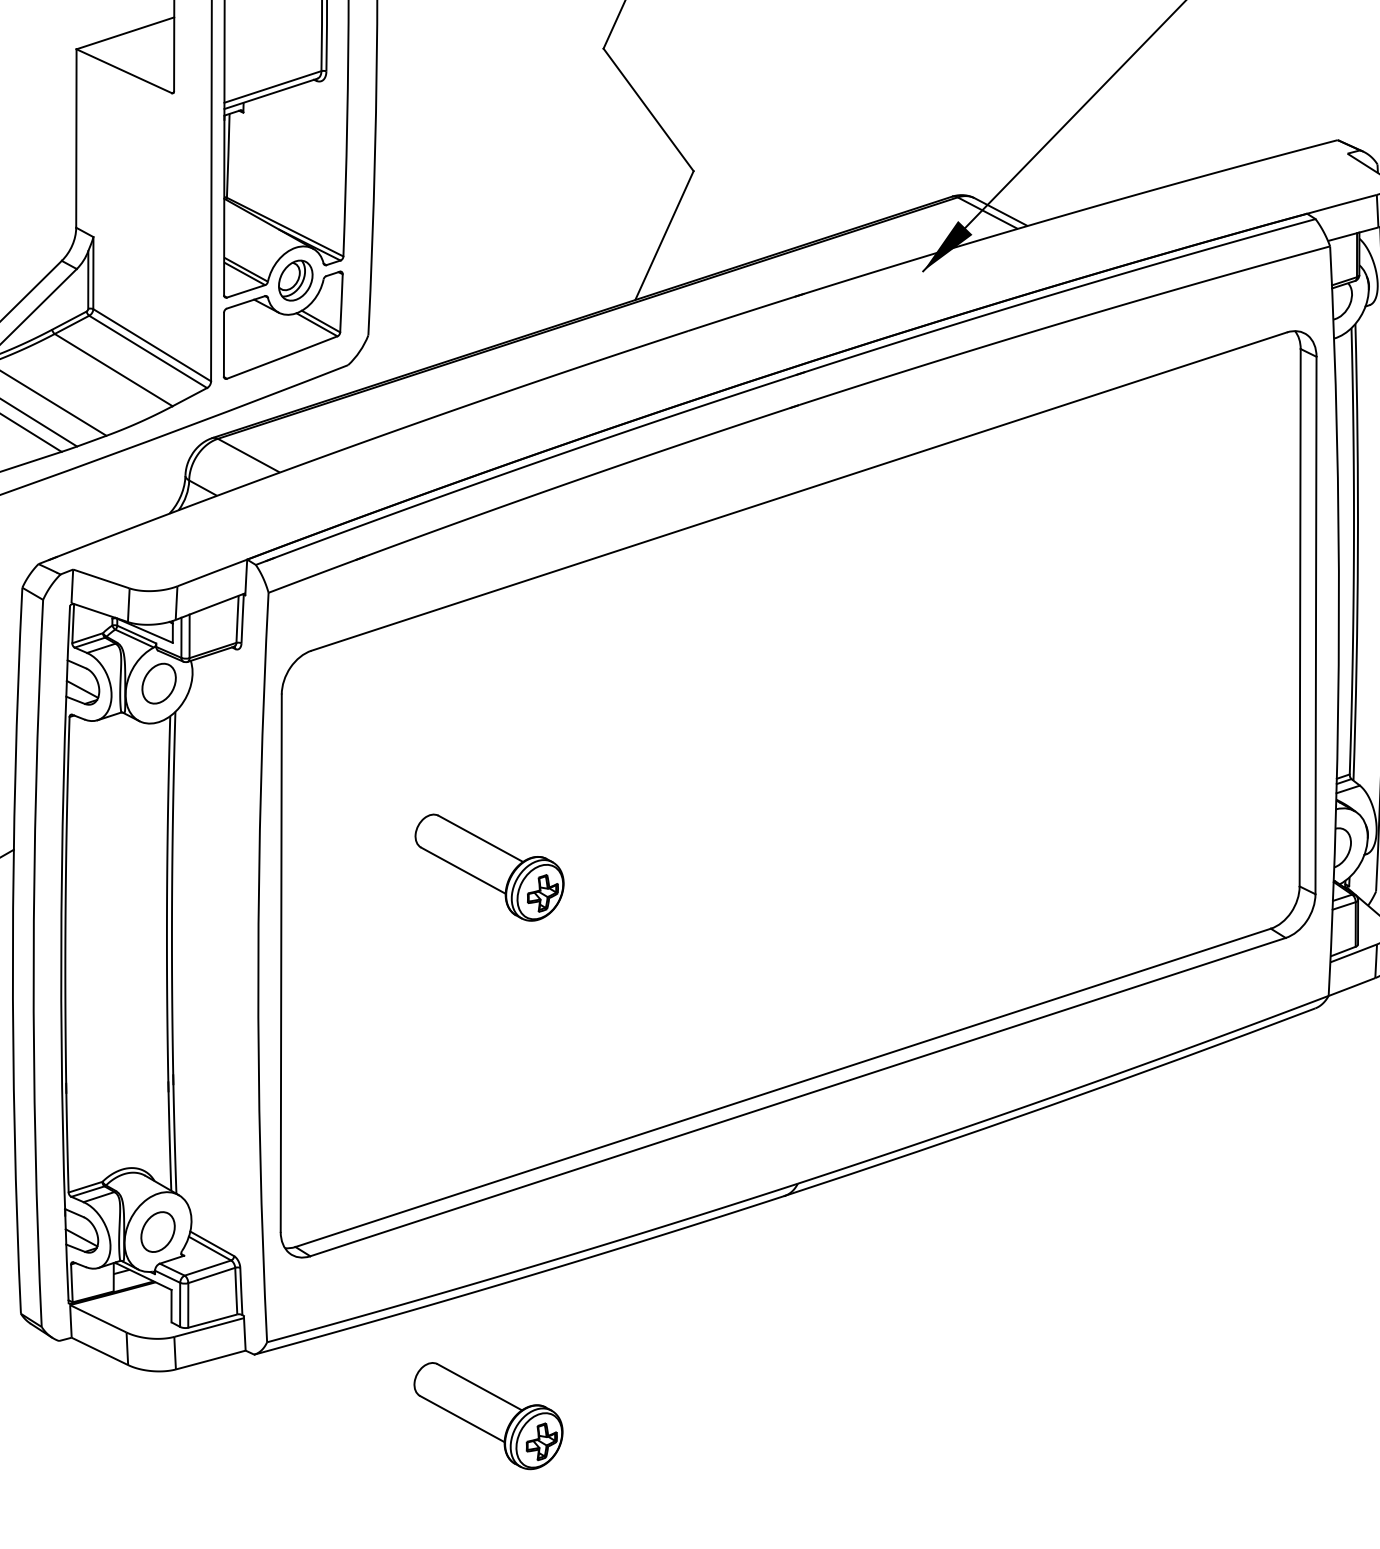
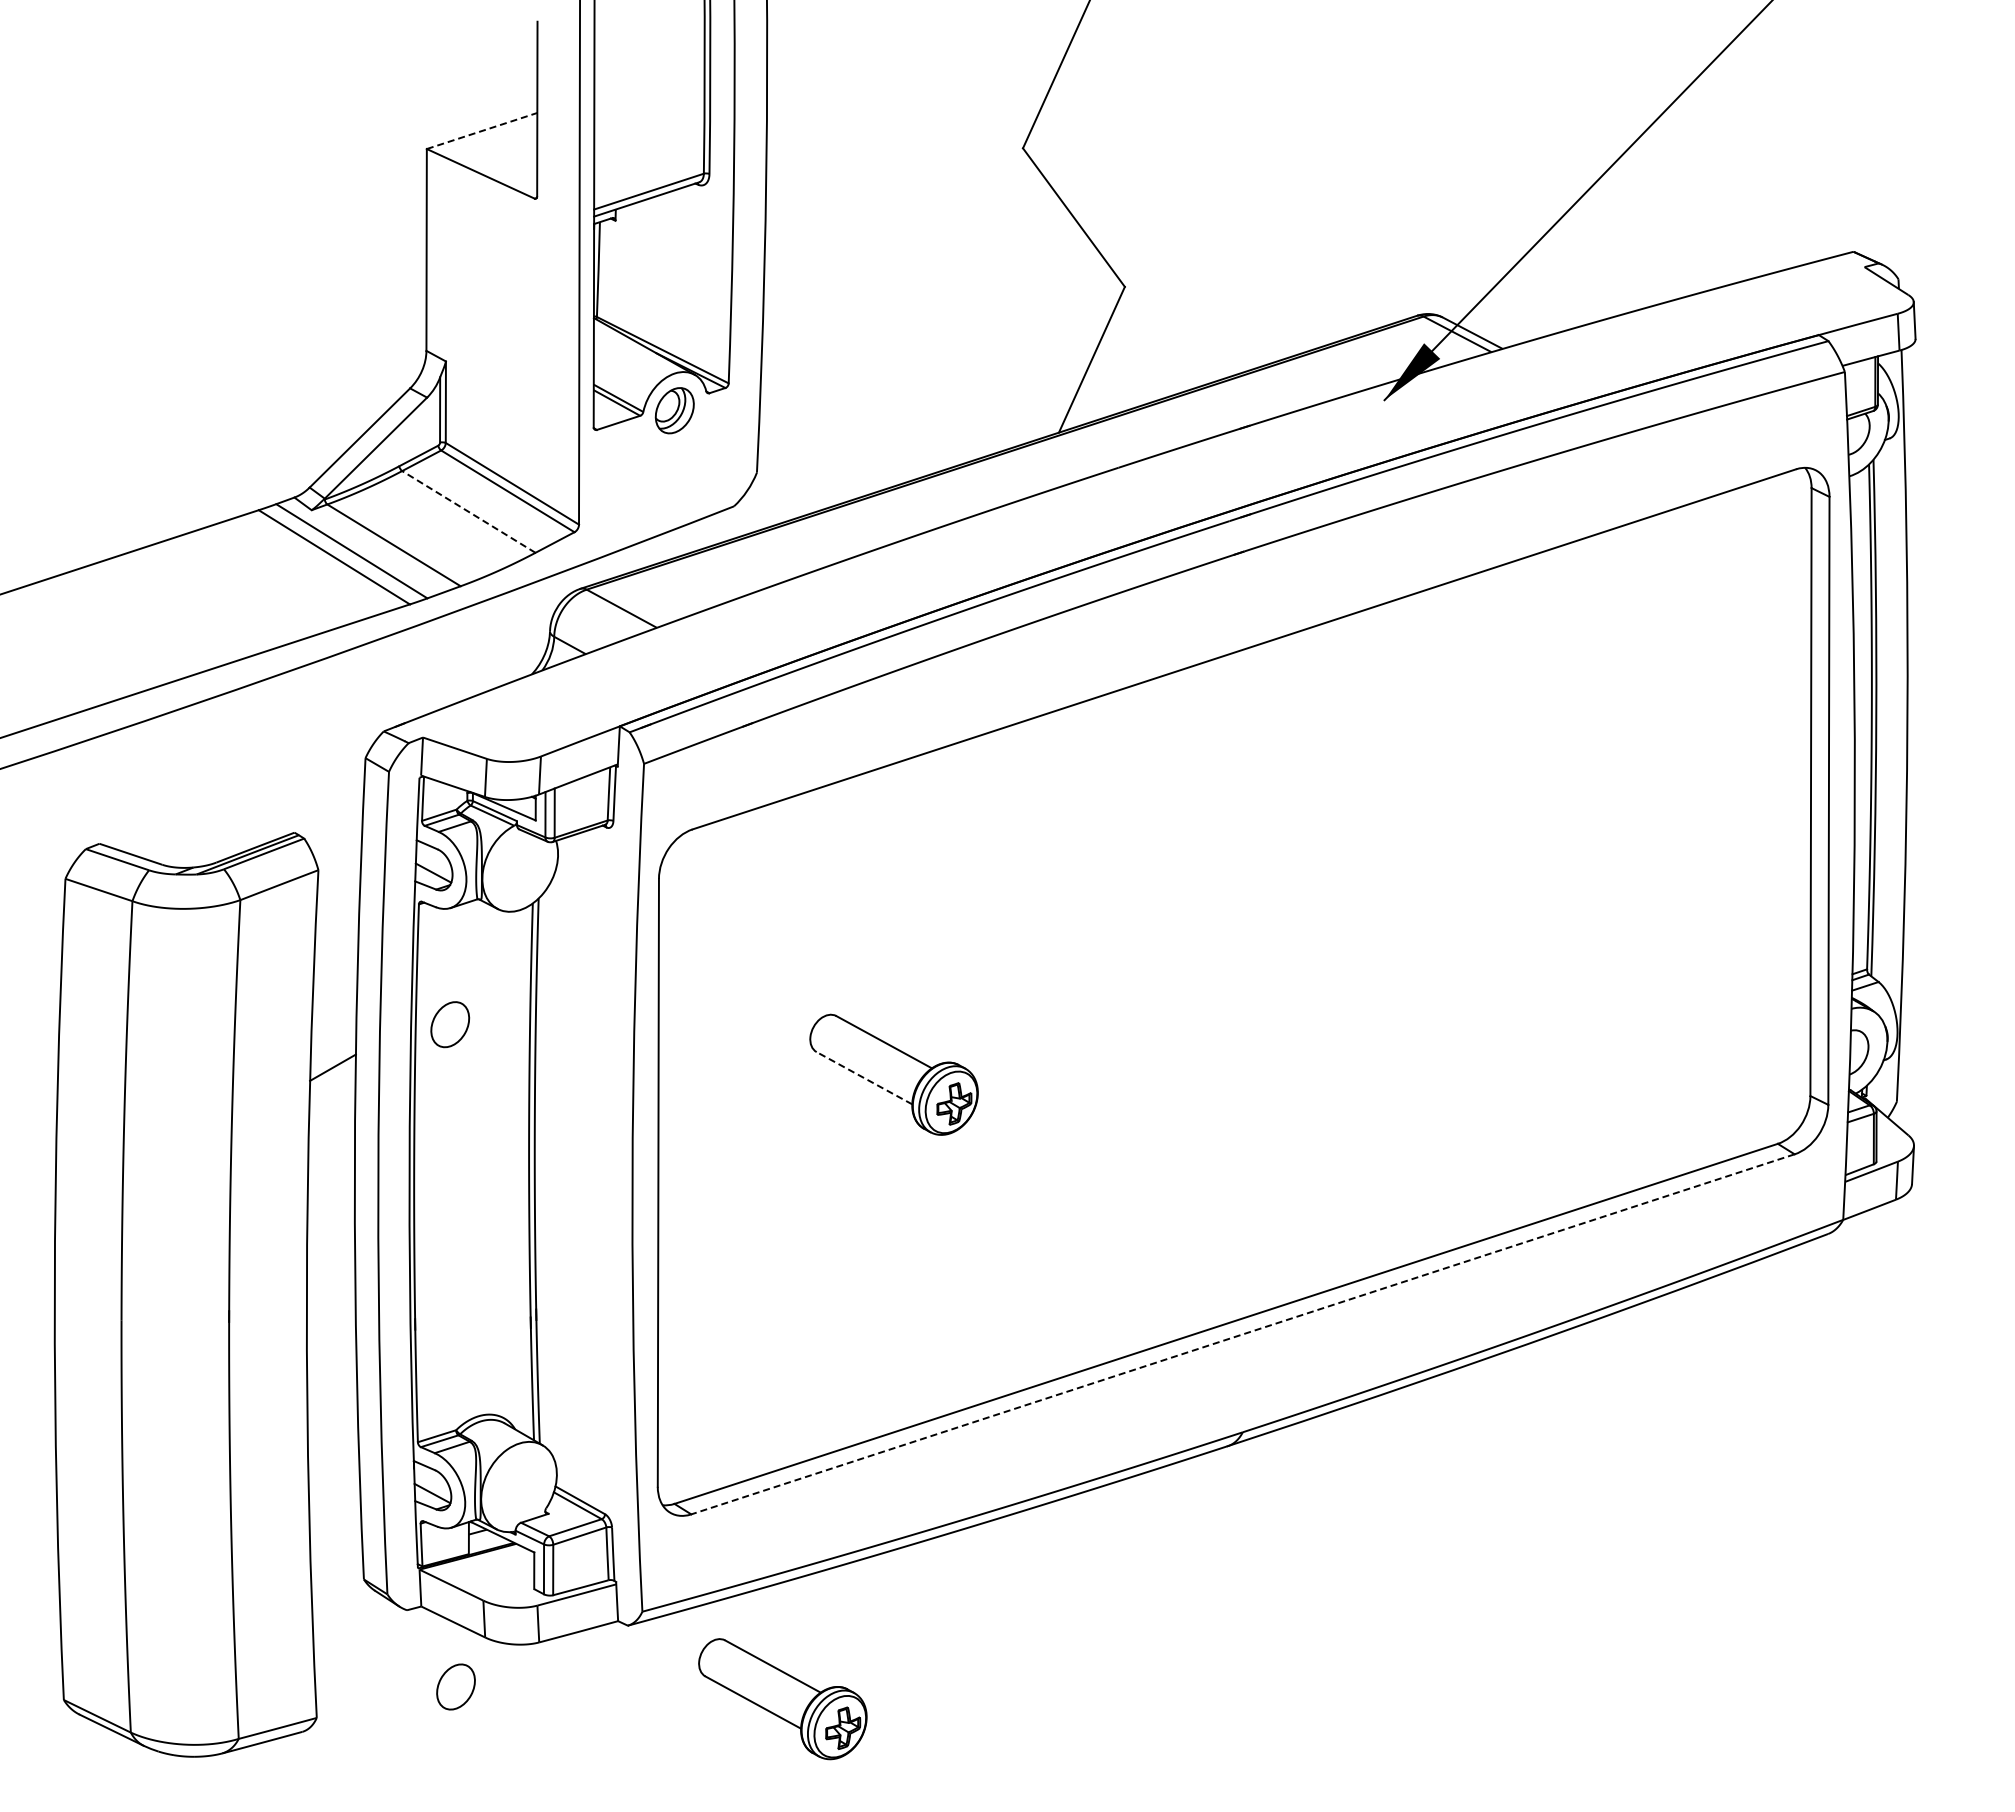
line: (125, 32) -> (482, 130), solid -> dashed
part: (283, 324) -> (660, 460), removed
line: (113, 369) -> (468, 511), solid -> dashed
part: (159, 683) -> (450, 1024), moved
line: (463, 870) -> (864, 1077), solid -> dashed
line: (797, 1097) -> (1242, 1334), solid -> dashed
part: (157, 1231) -> (455, 1686), moved
part: (488, 1416) -> (782, 1699), moved

